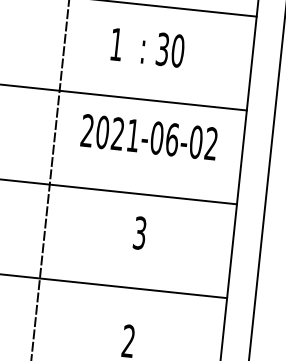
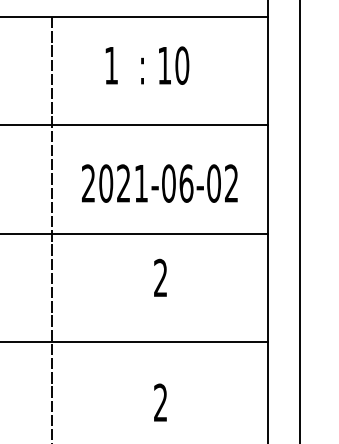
text: (162, 49) -> (164, 65), 30 -> 10
text: (148, 137) -> (159, 183), moved
text: (139, 233) -> (160, 278), 3 -> 2

